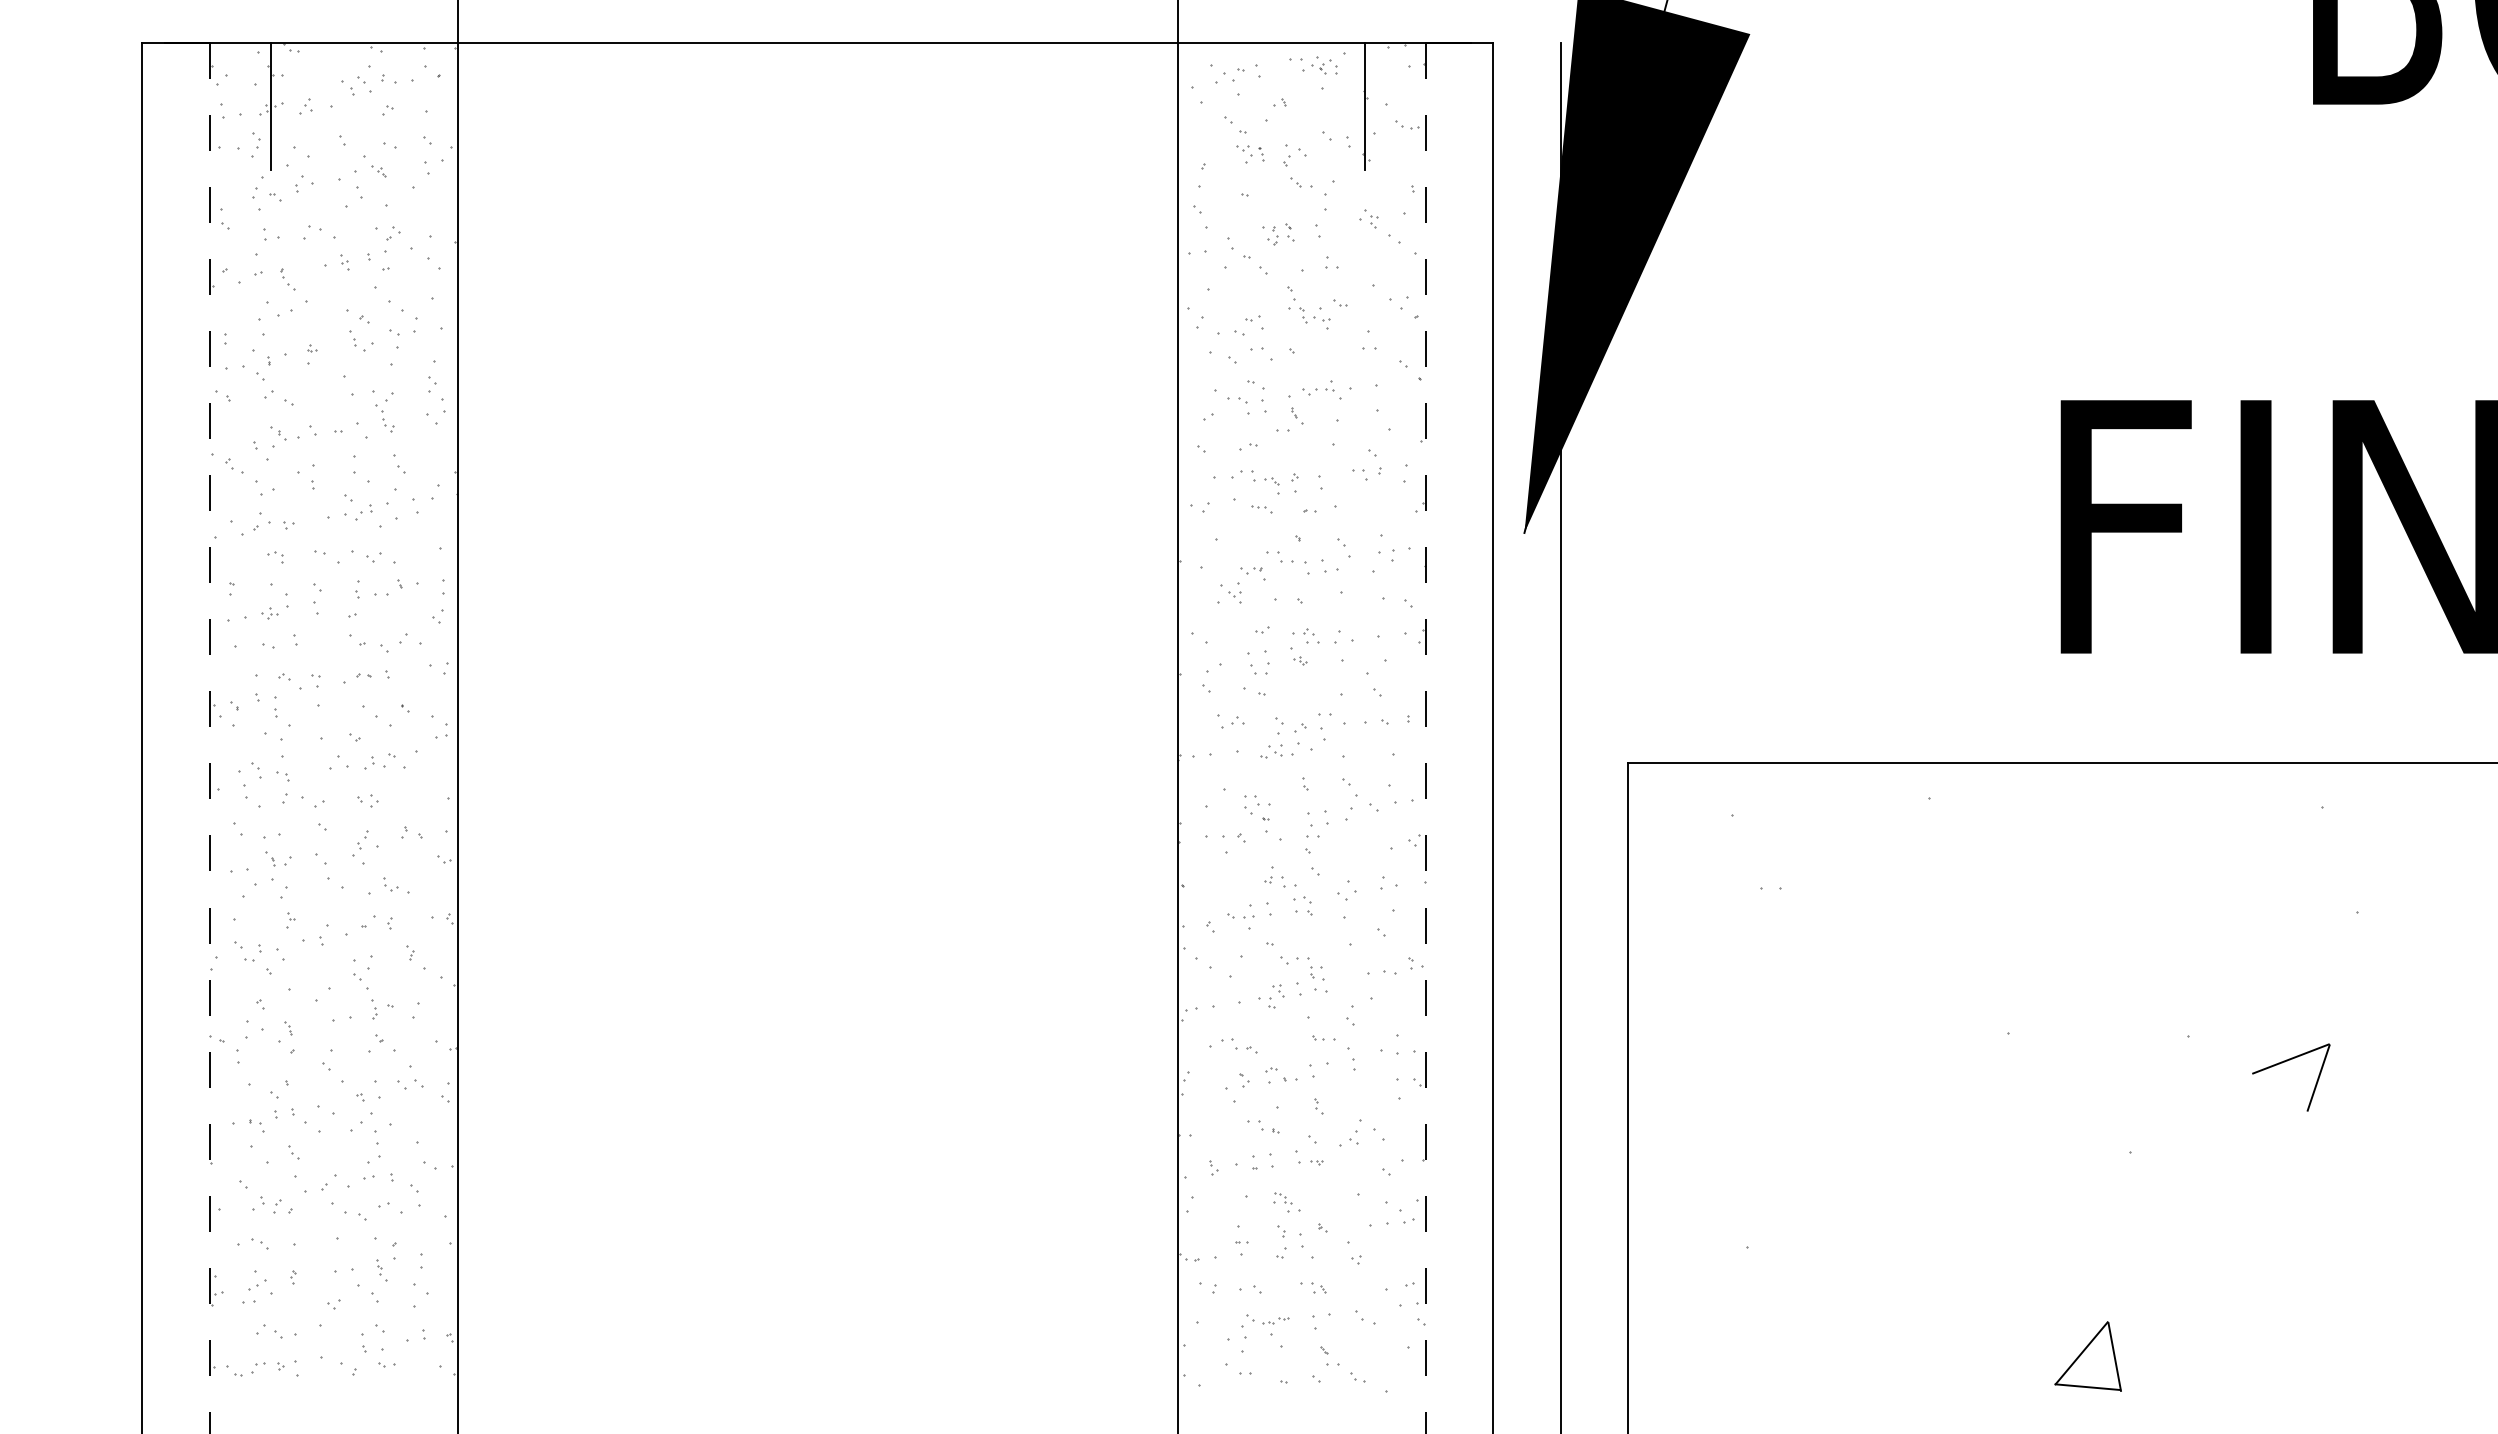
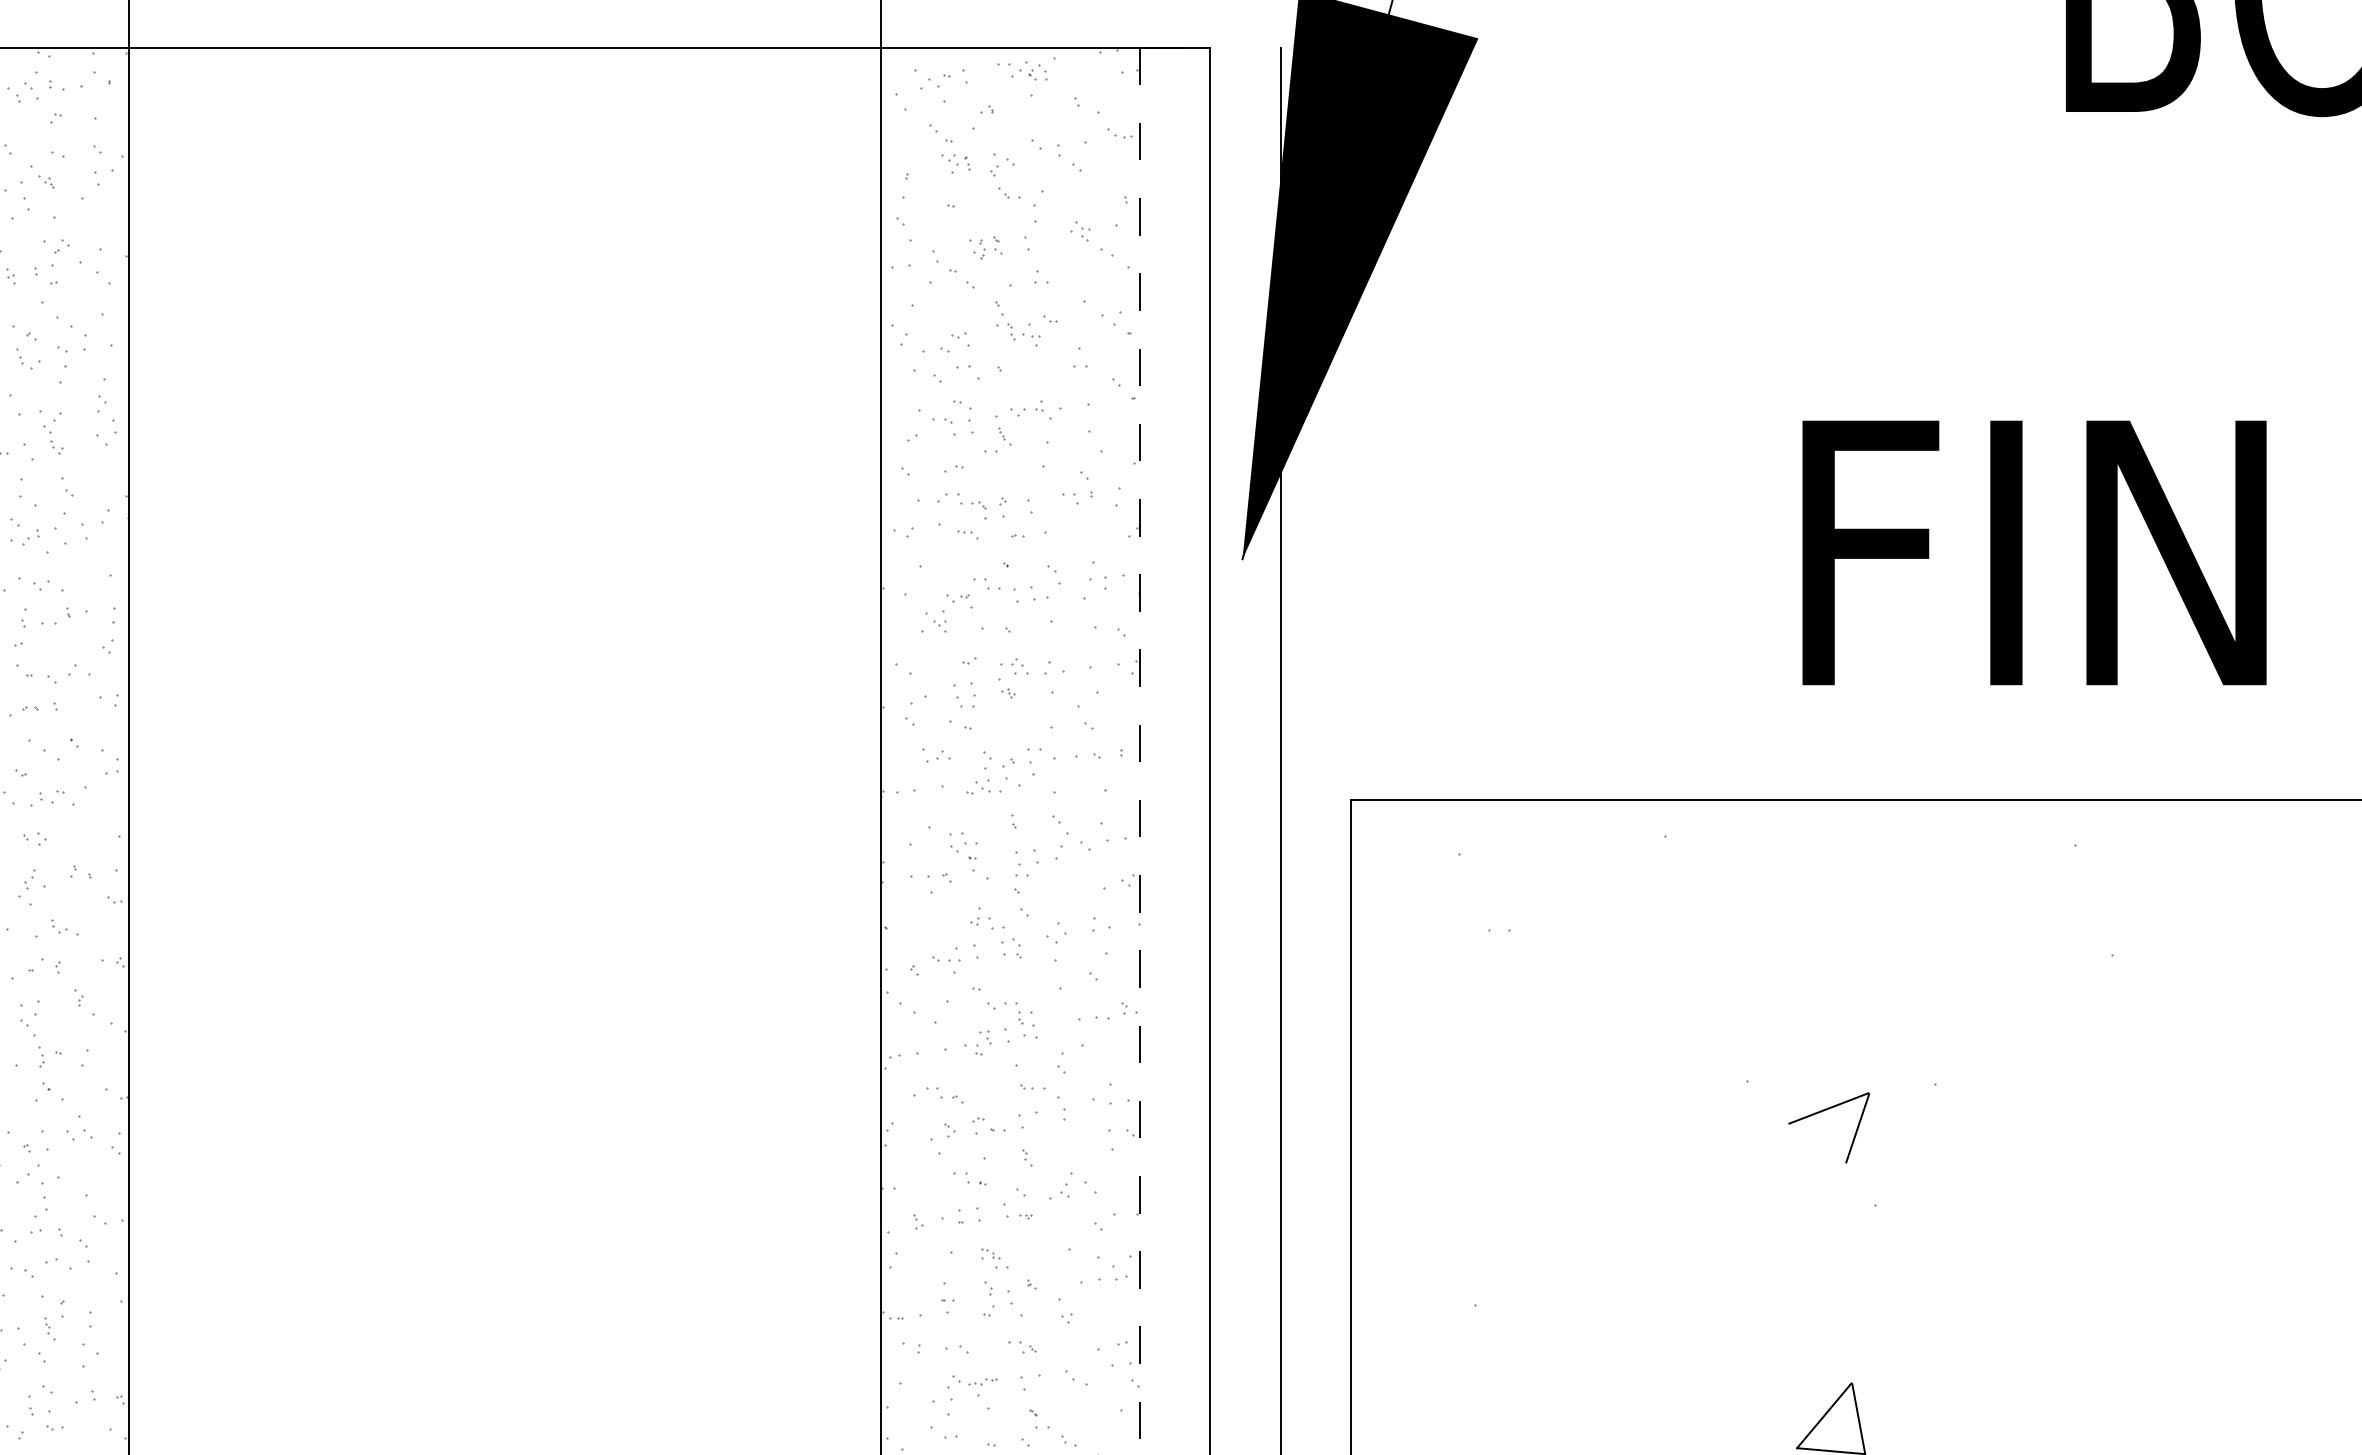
line: (1364, 105) -> (1075, 112), removed
part: (2287, 1061) -> (1825, 1111), moved

